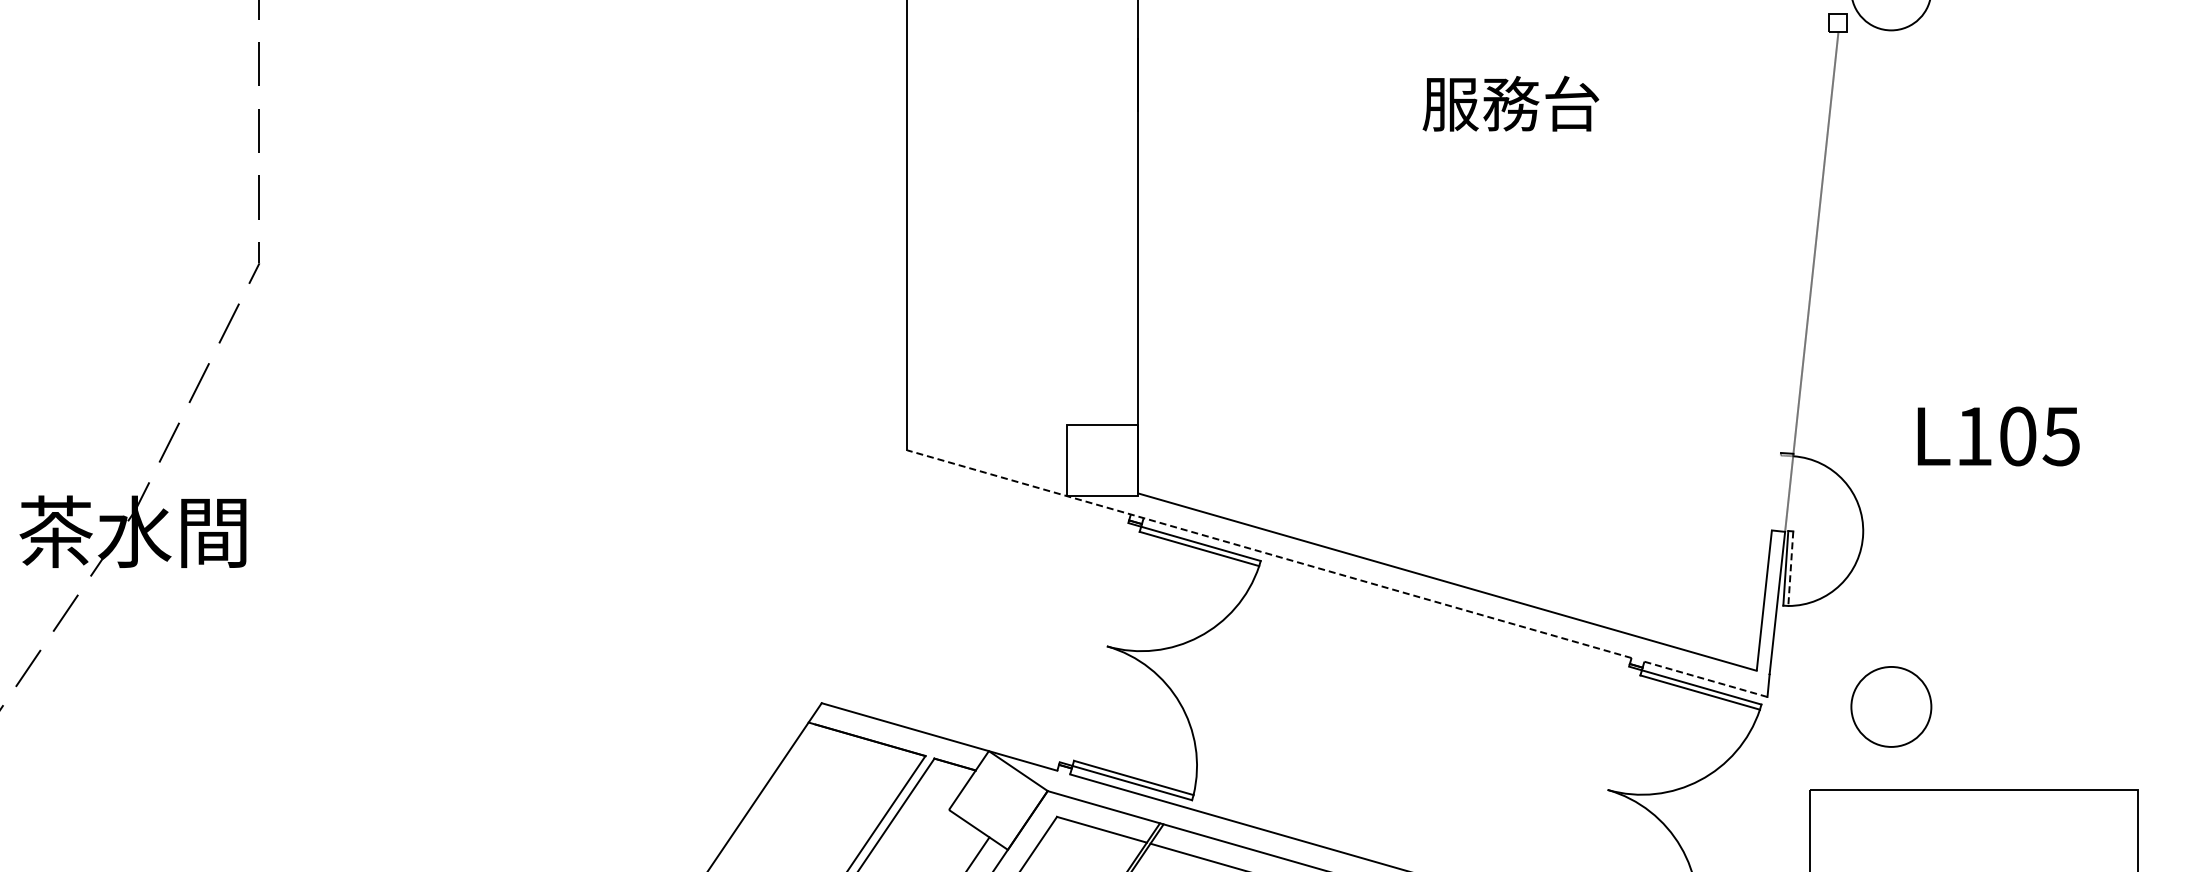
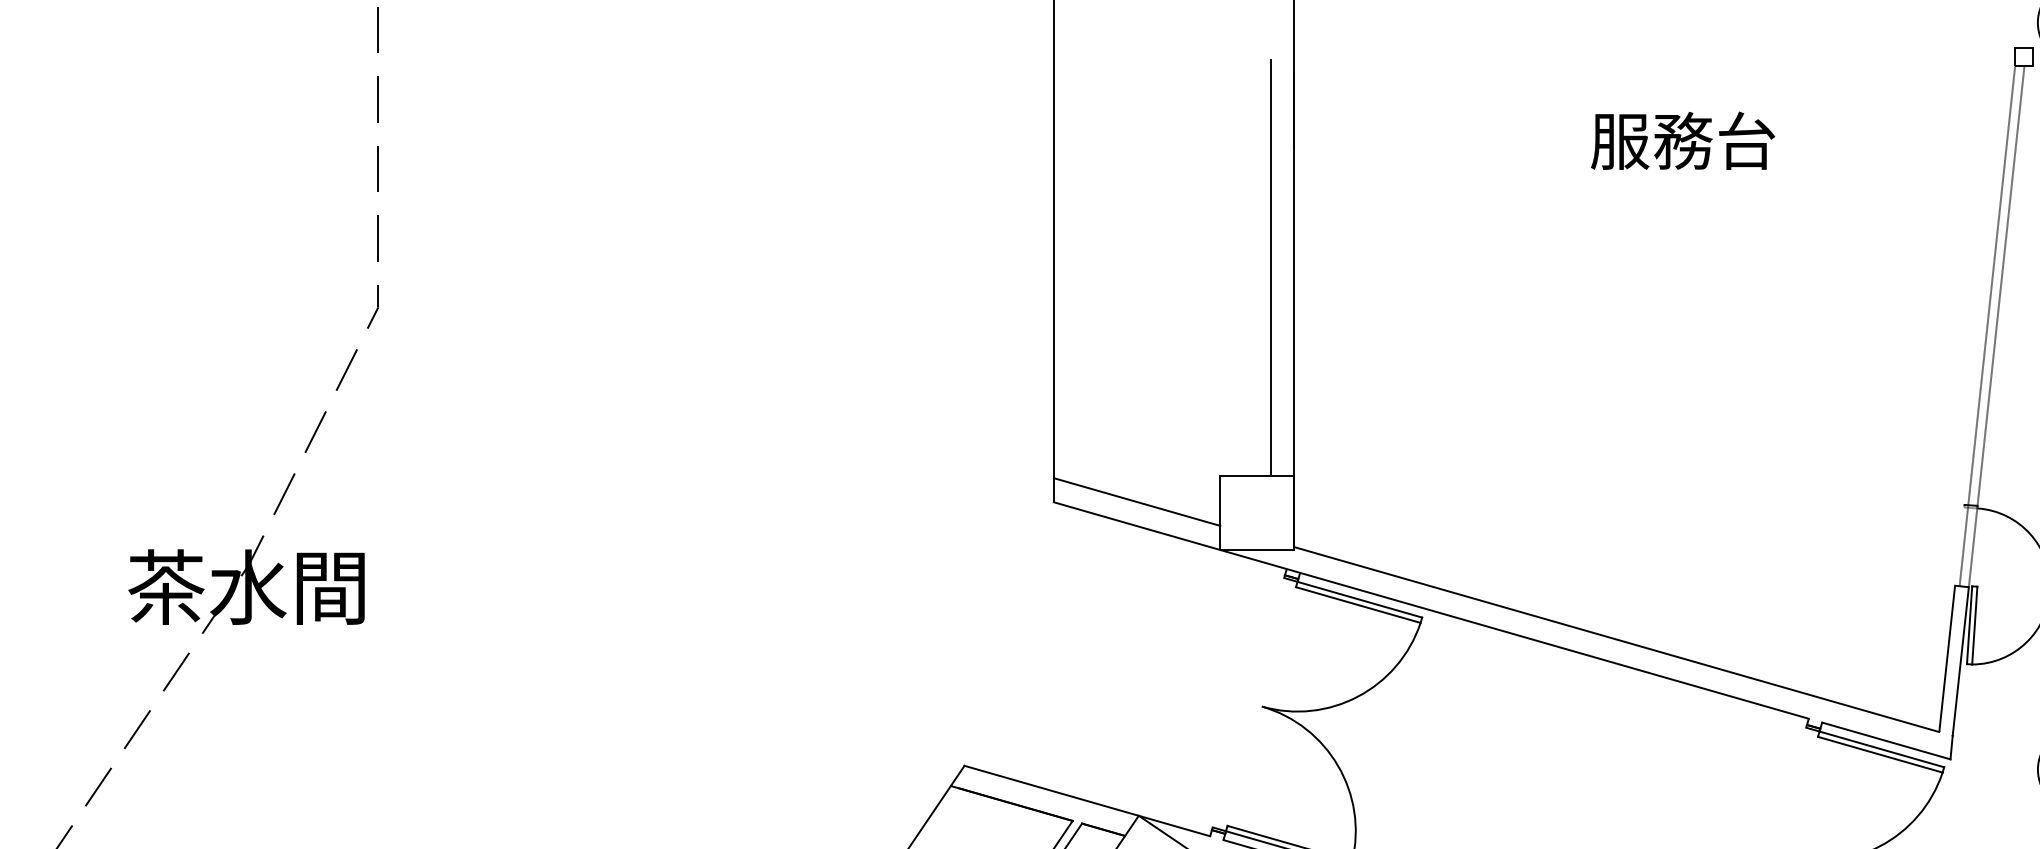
line: (1115, 225) -> (1270, 267), added
line: (1802, 281) -> (1986, 326), added
line: (987, 450) -> (1137, 502), added
line: (1269, 554) -> (1431, 610), dashed -> solid
line: (1790, 569) -> (1974, 626), dashed -> solid
line: (1705, 679) -> (1885, 741), dashed -> solid

